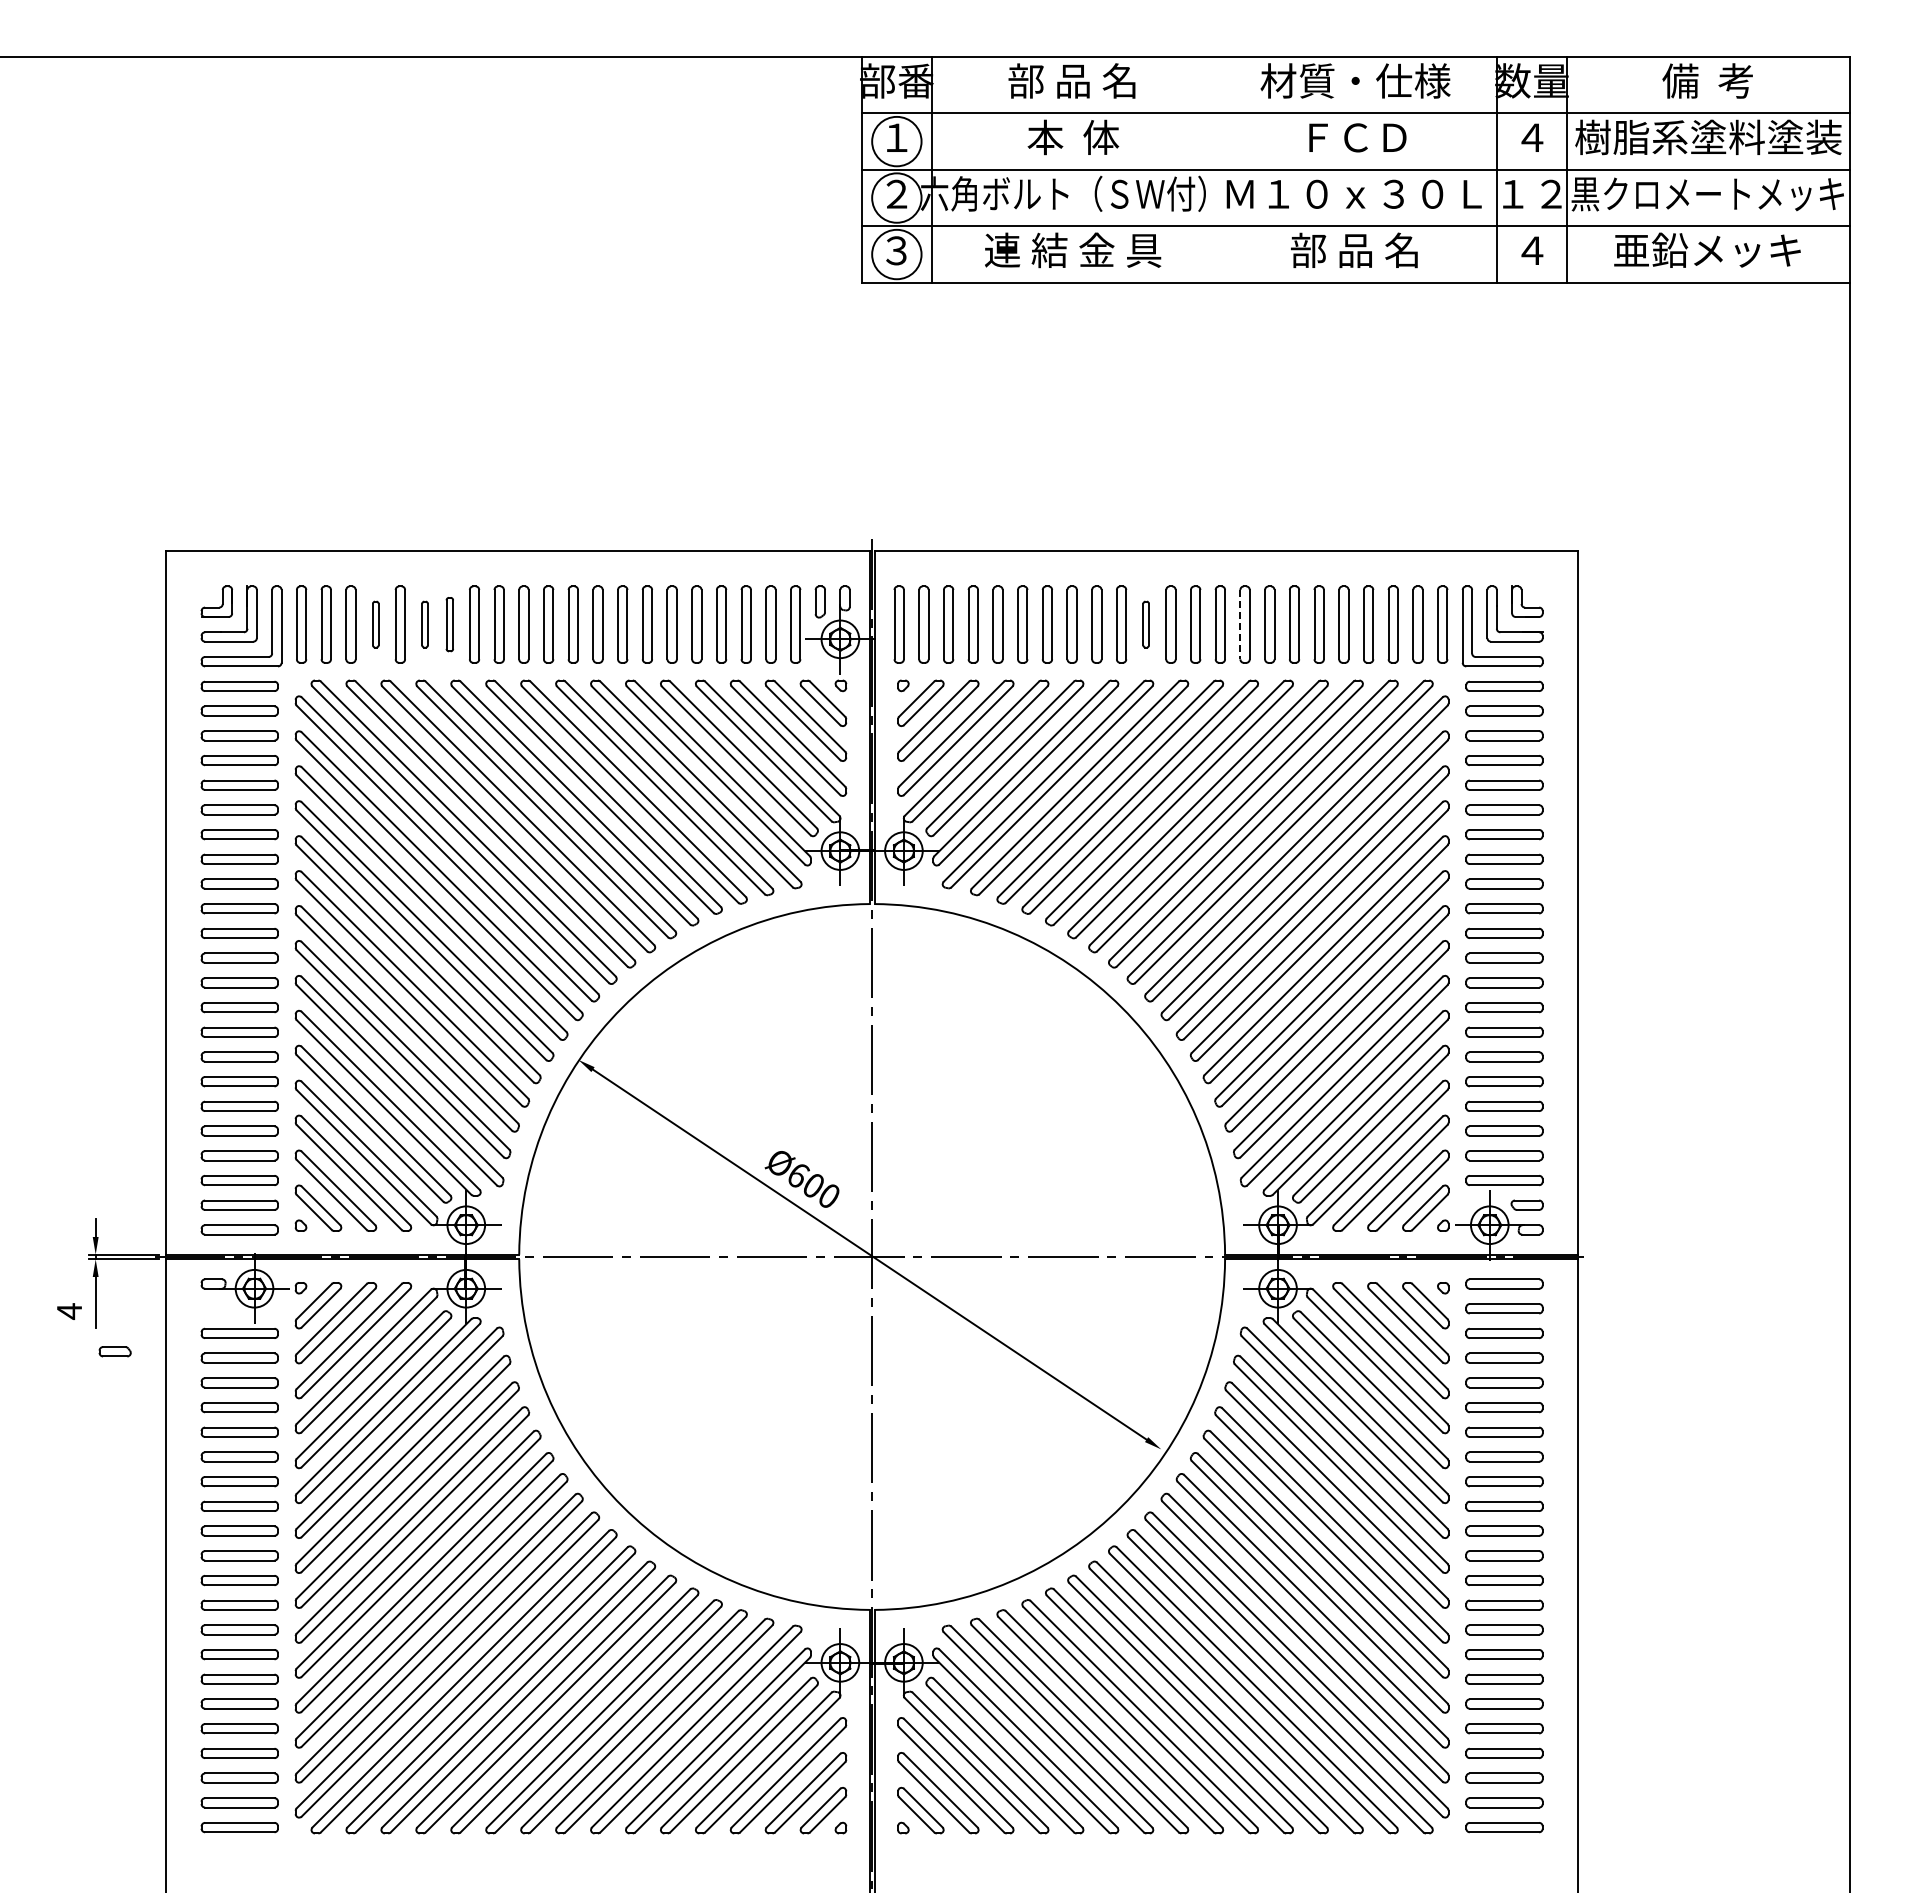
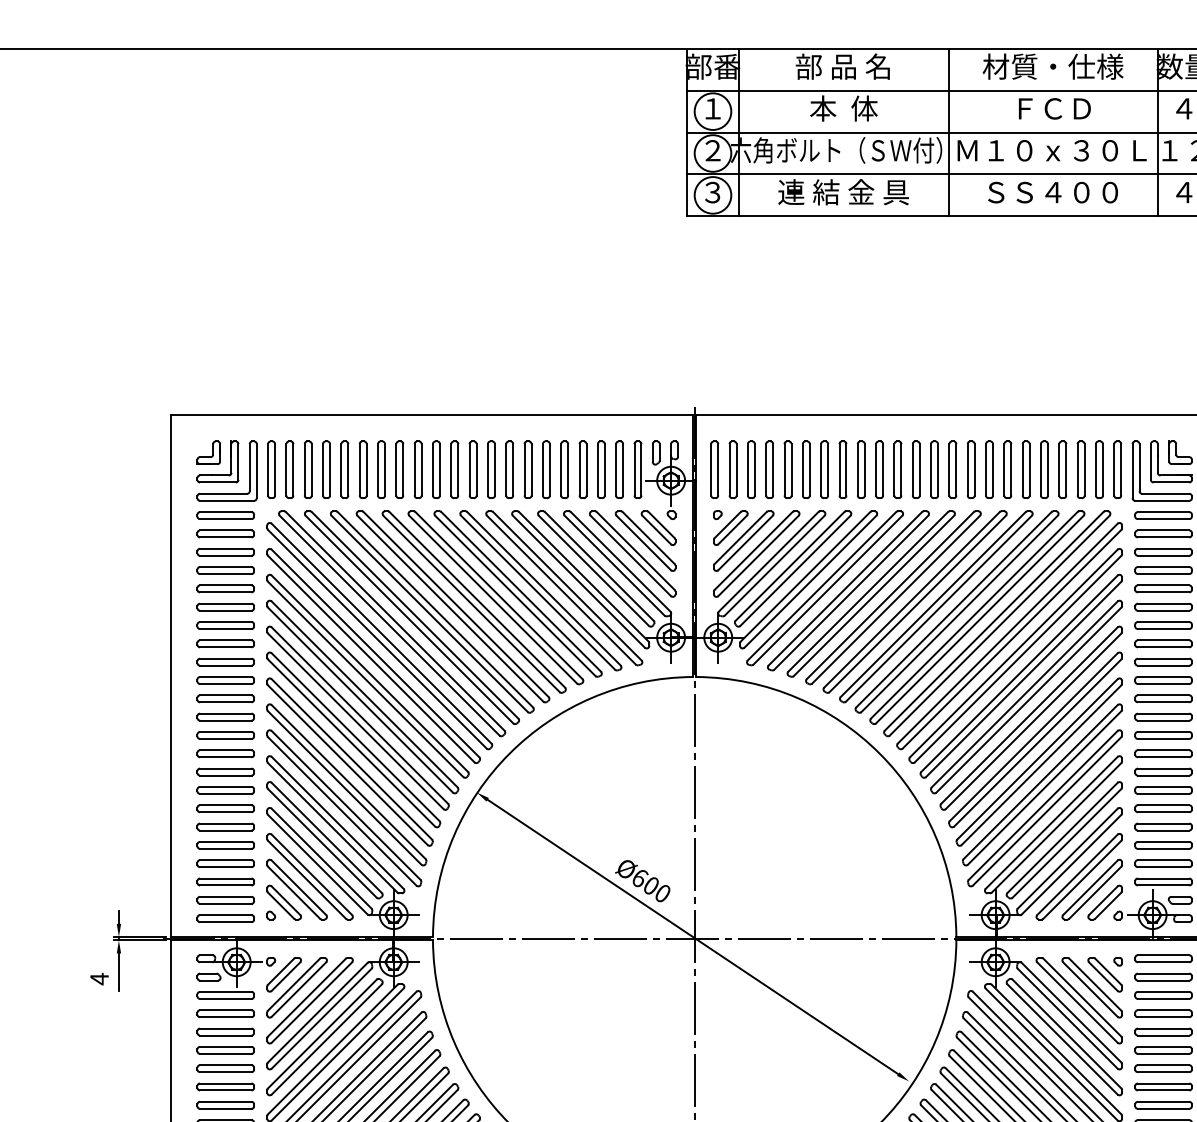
line: (1214, 169) -> (948, 132), added
text: (1355, 250) -> (1053, 192), 部 品 名 -> ＳＳ４００
part: (375, 624) -> (326, 469), size x1.67
part: (424, 624) -> (362, 469), size x1.67
part: (449, 624) -> (381, 469), size x1.43
part: (1145, 624) -> (897, 469), size x1.67
line: (1240, 624) -> (967, 469), dashed -> solid
part: (114, 1351) -> (208, 976), moved

